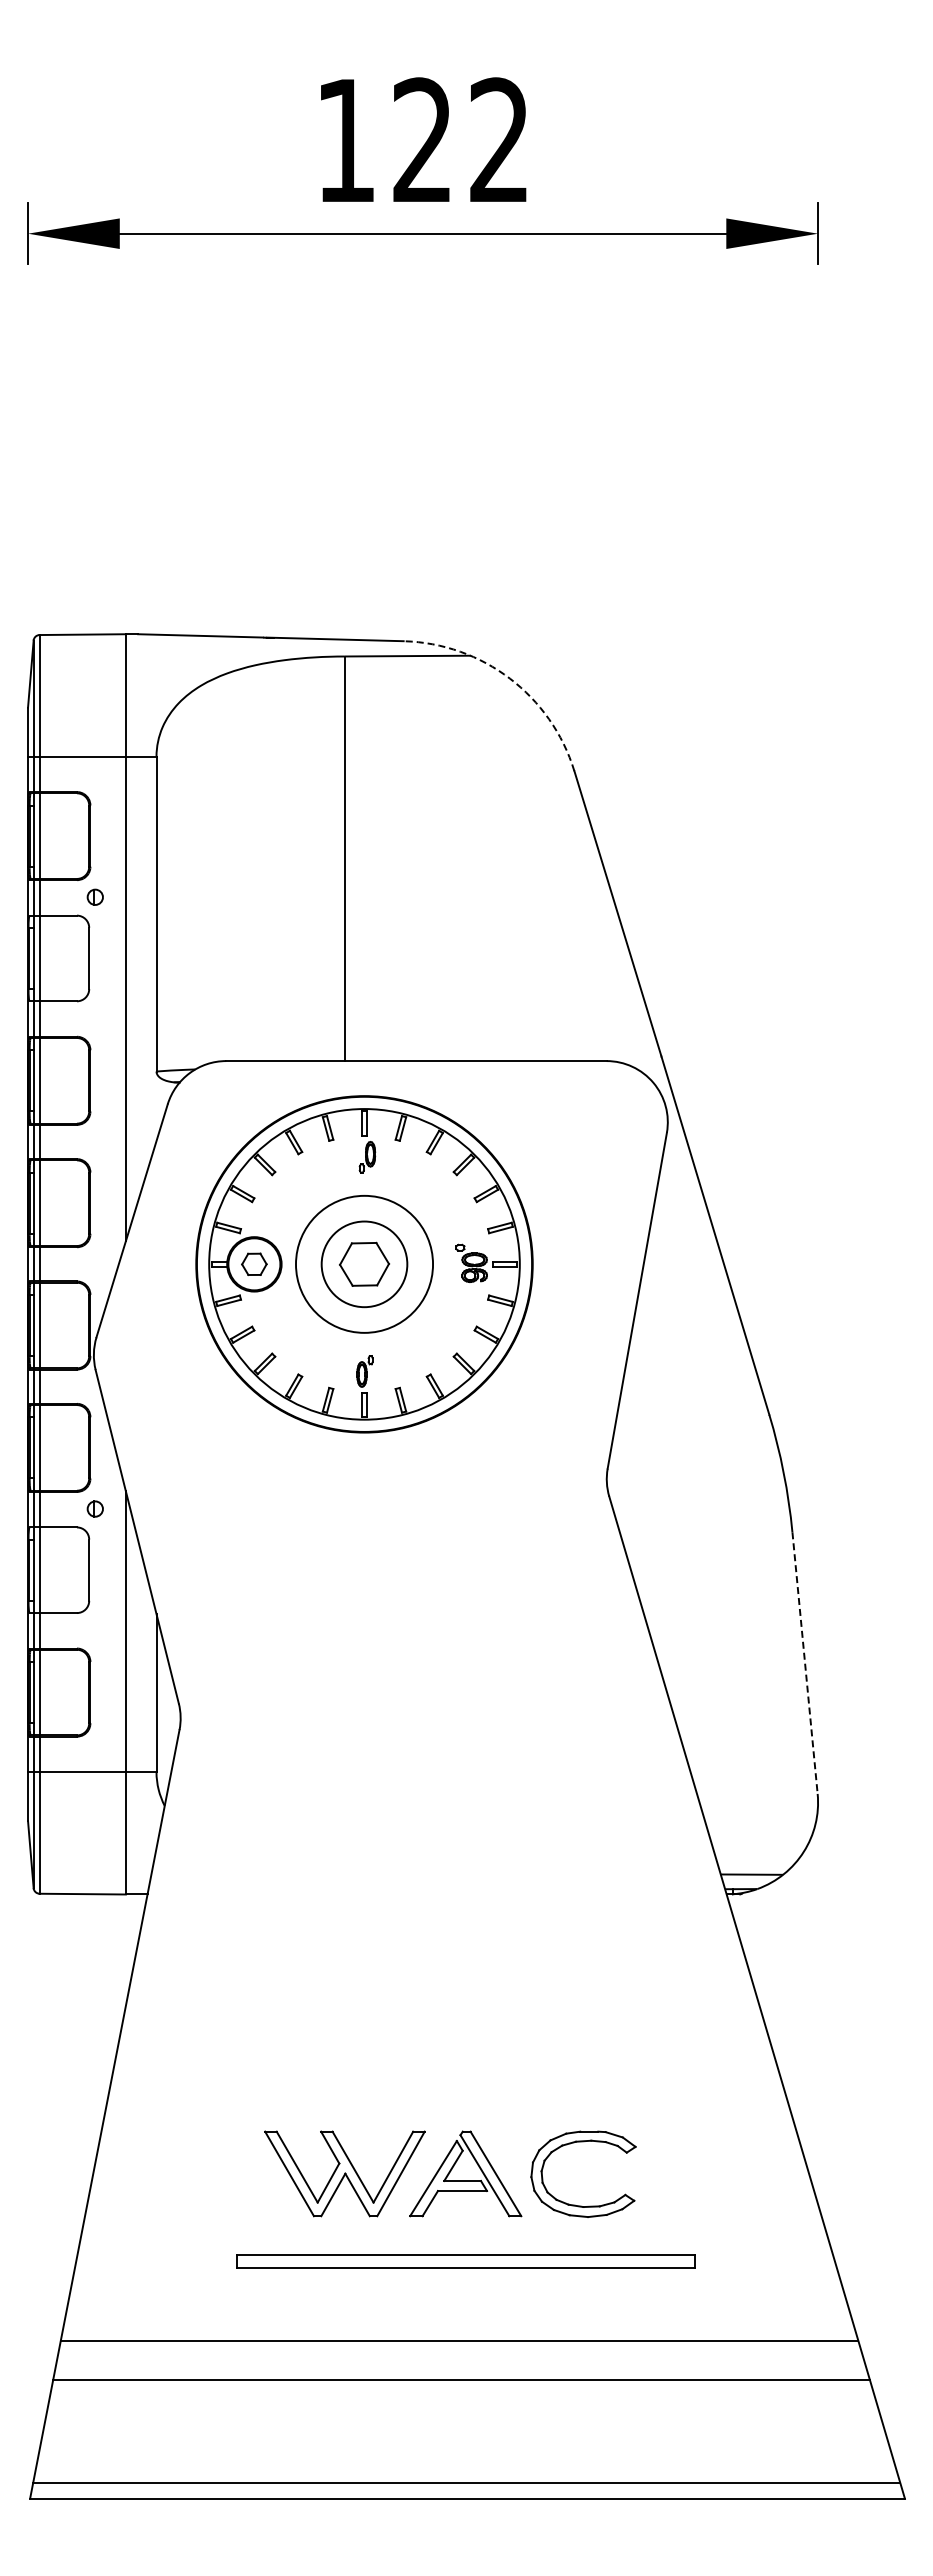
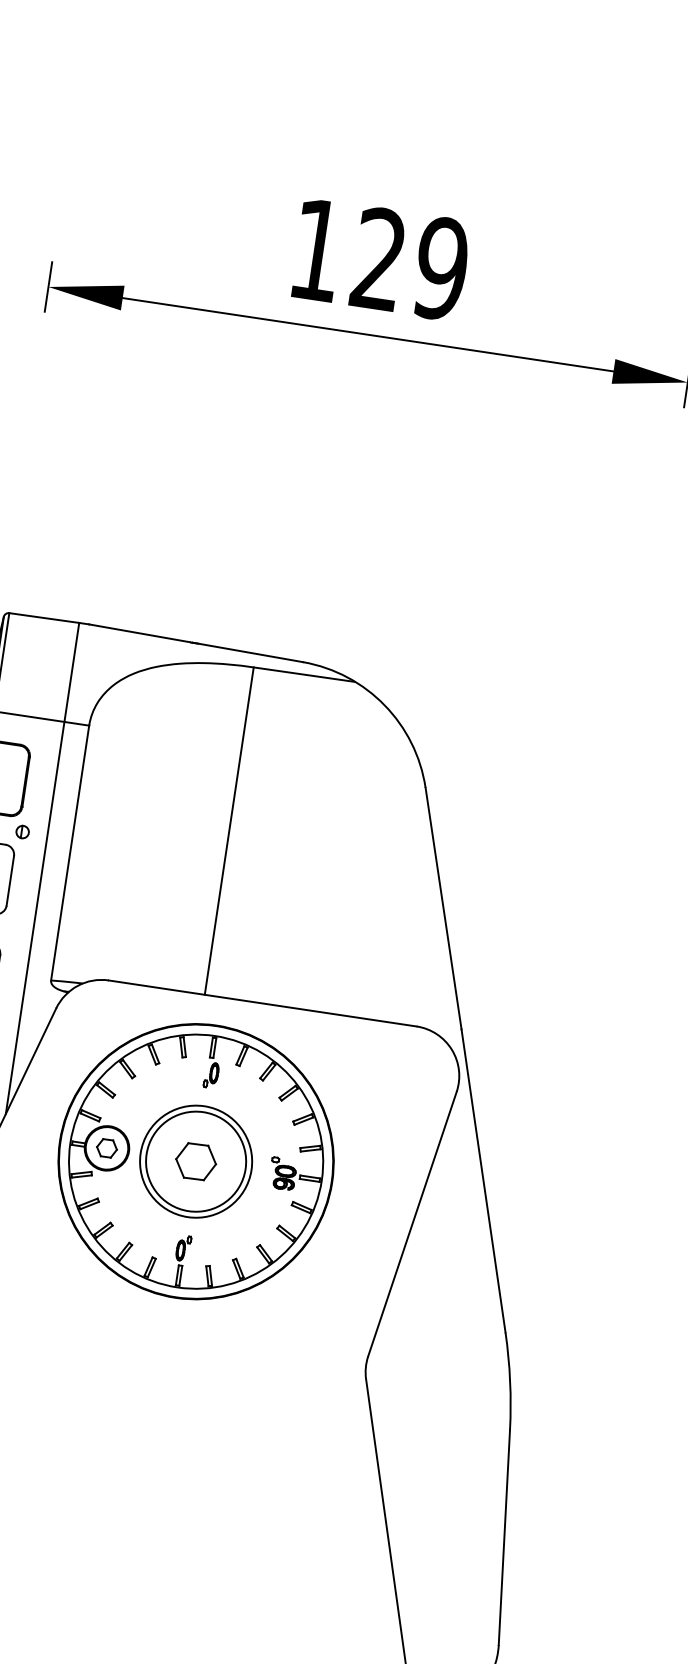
text: (499, 140) -> (441, 268), 122 -> 129
arc: (509, 678) -> (384, 705), dashed -> solid
circle: (364, 1264) -> (196, 1161), size x1.43
line: (805, 1663) -> (504, 1538), dashed -> solid

